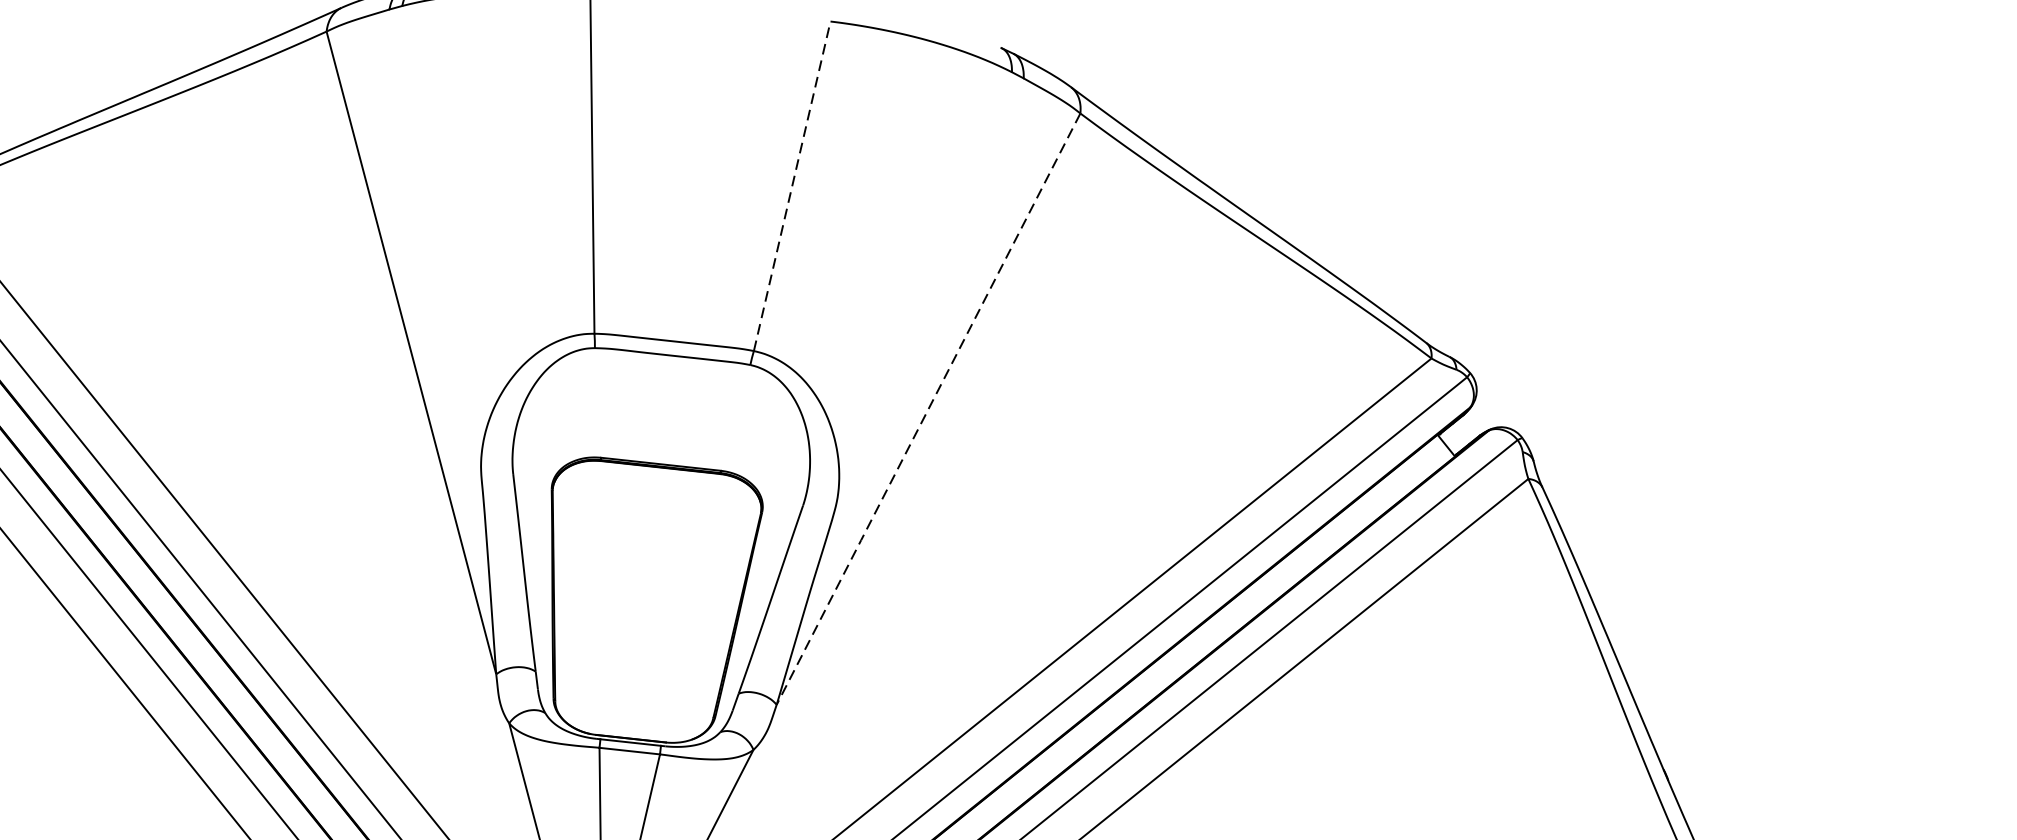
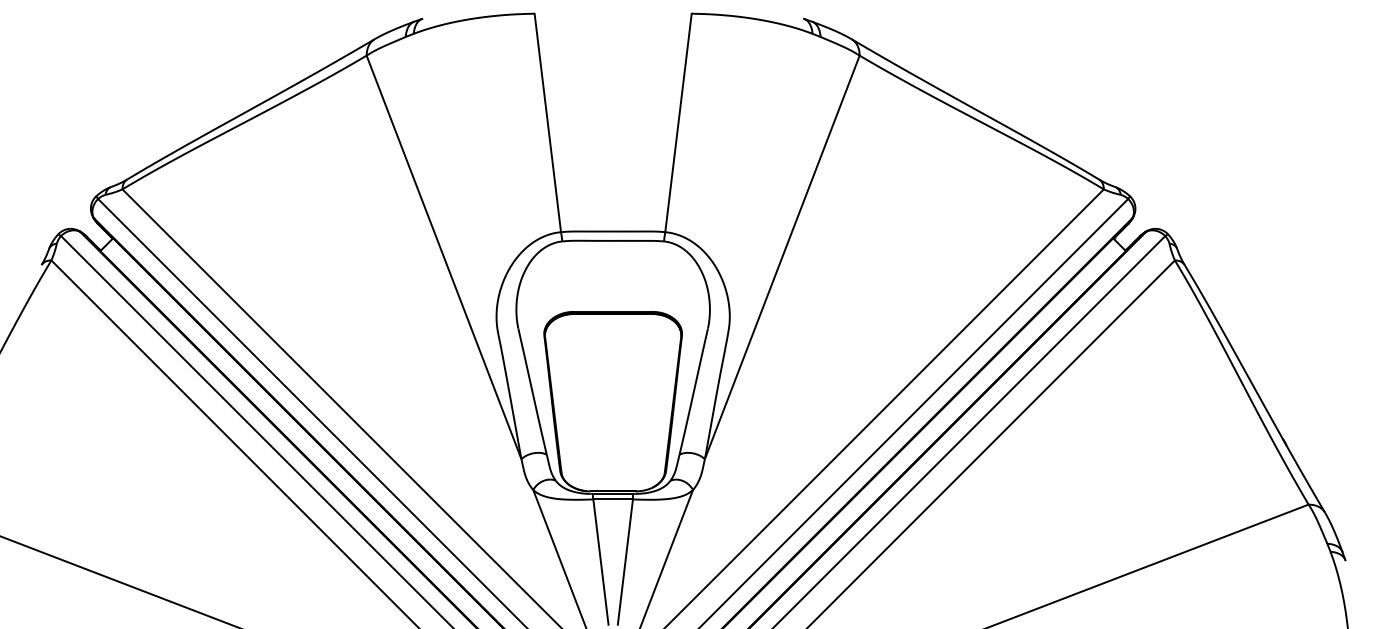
line: (792, 185) -> (678, 122), dashed -> solid
line: (927, 410) -> (781, 258), dashed -> solid

